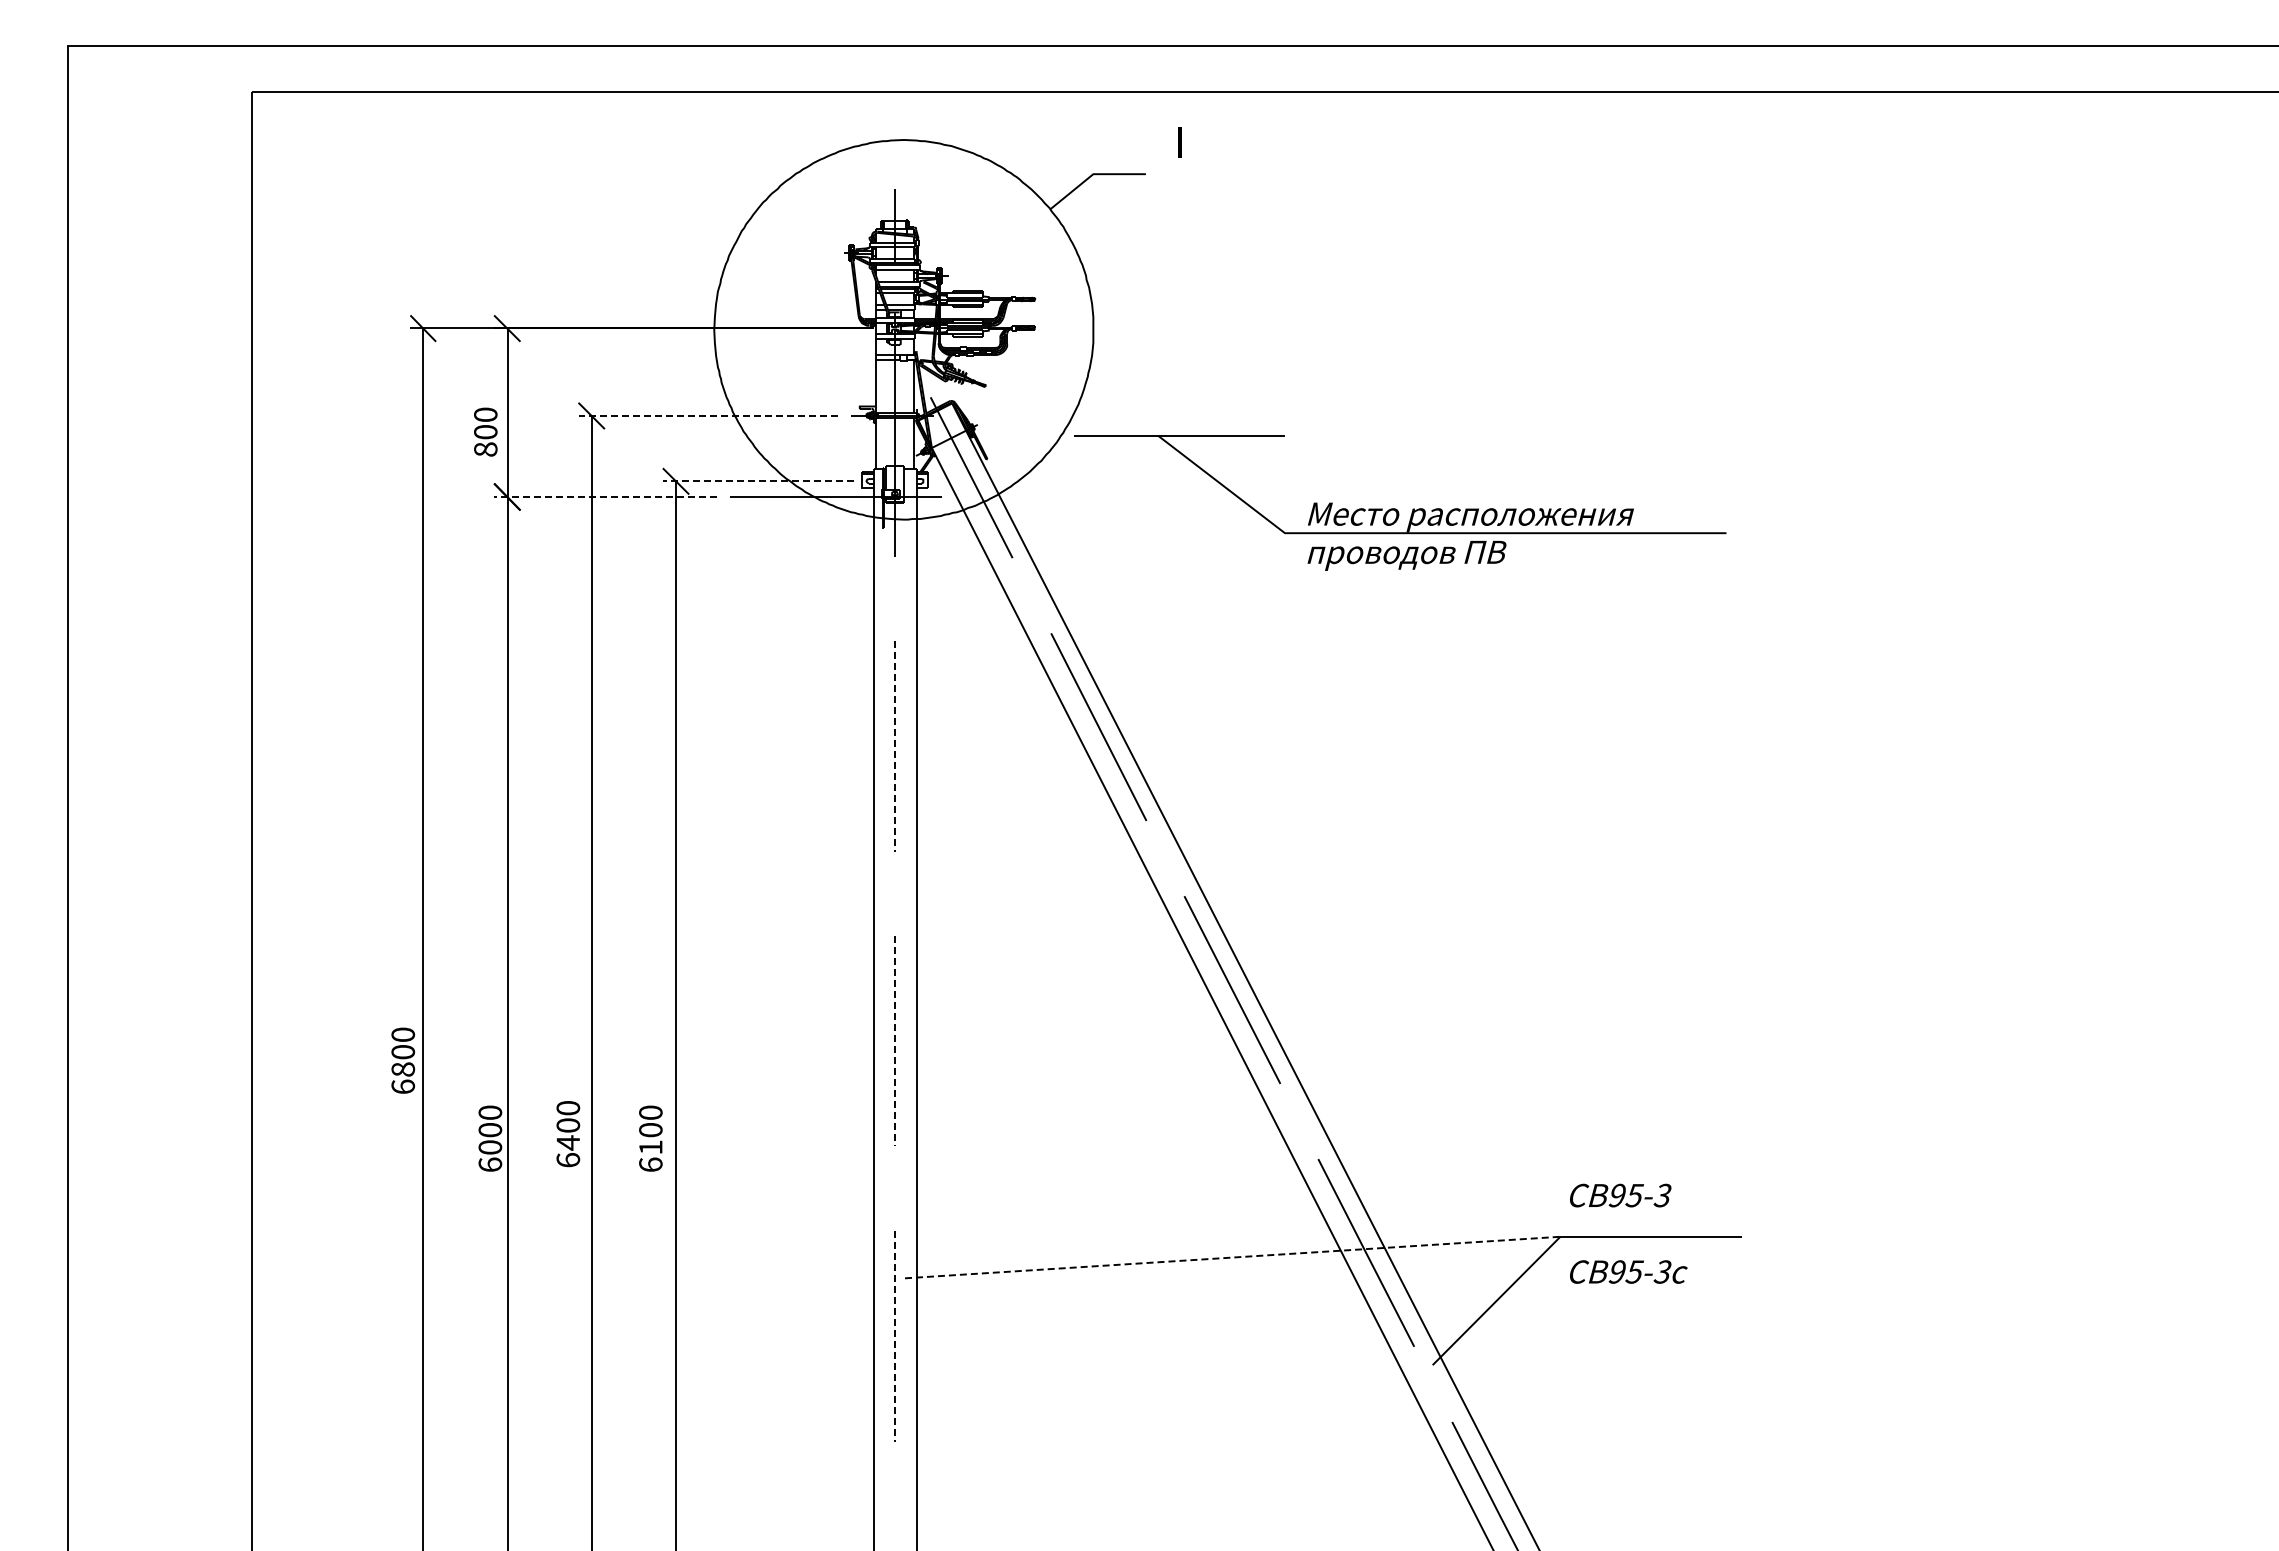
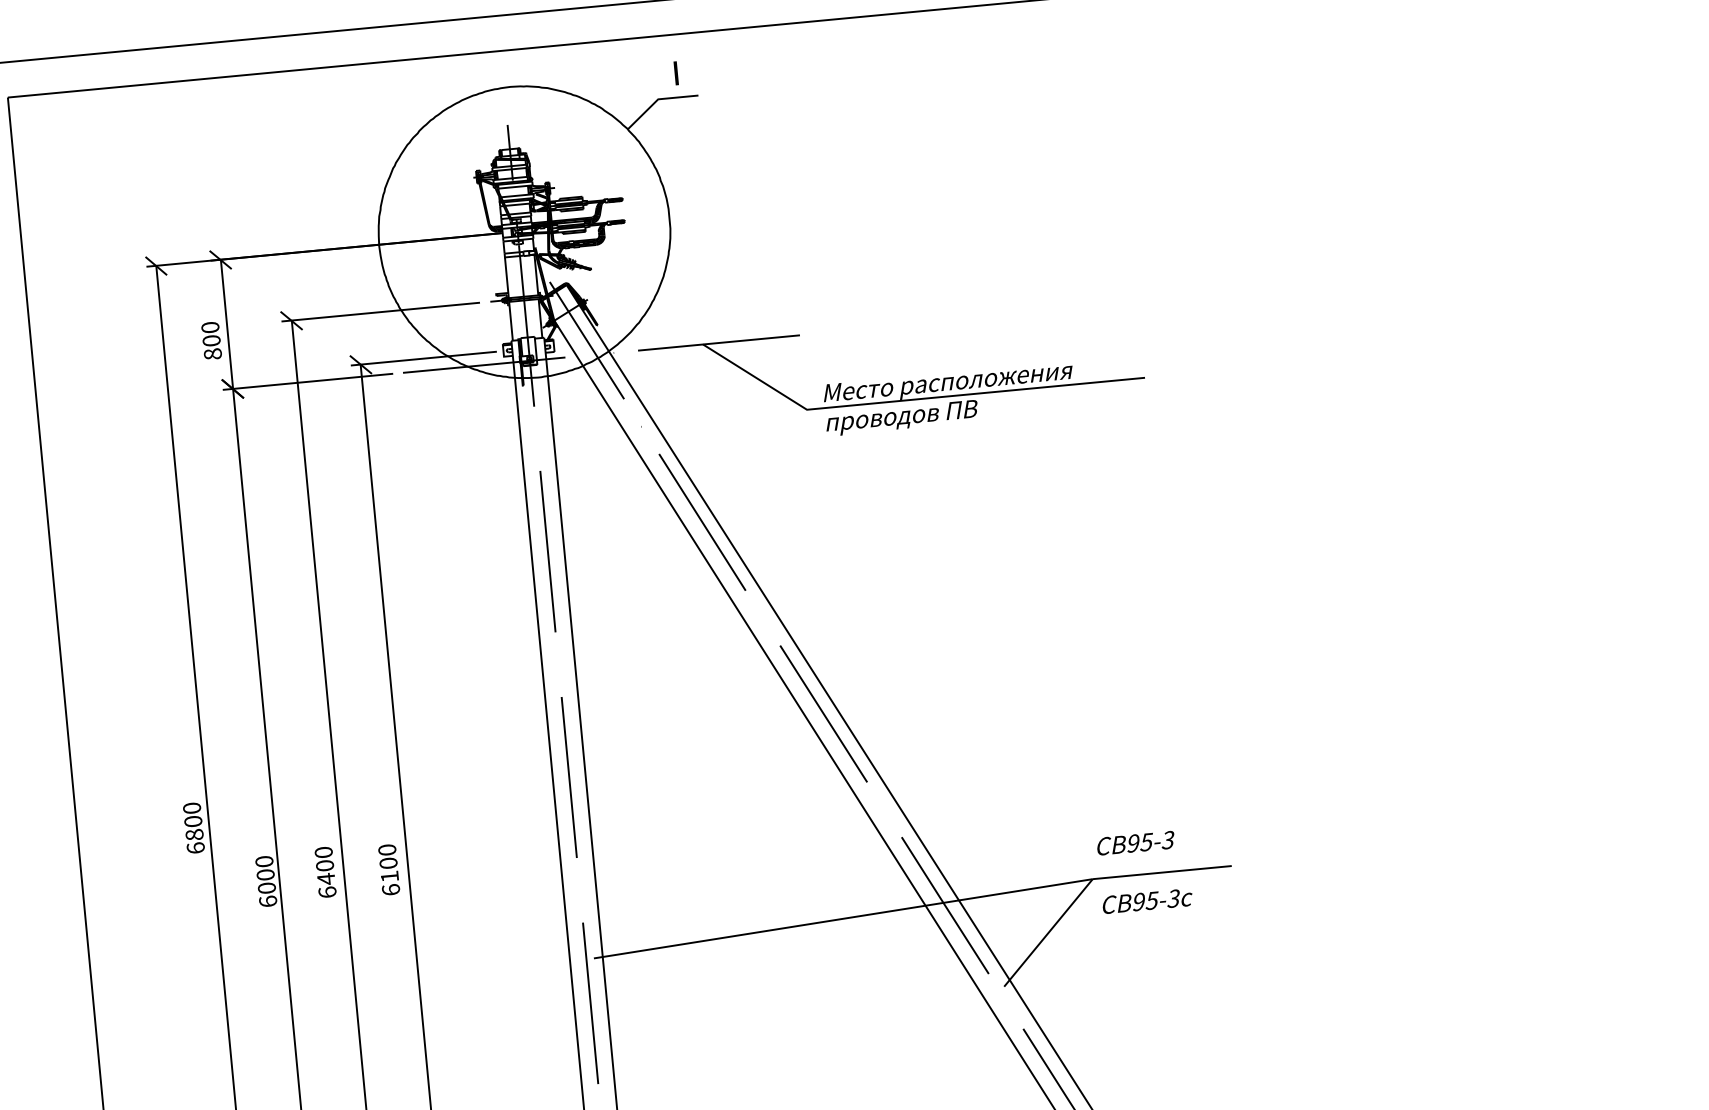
line: (1179, 142) -> (675, 73), moved
line: (708, 415) -> (380, 311), dashed -> solid
line: (757, 481) -> (423, 358), dashed -> solid
line: (604, 496) -> (307, 381), dashed -> solid
part: (1397, 509) -> (891, 383), moved
line: (895, 746) -> (548, 551), dashed -> solid
line: (895, 1041) -> (569, 777), dashed -> solid
line: (1233, 1257) -> (843, 918), dashed -> solid
line: (895, 1336) -> (590, 1003), dashed -> solid

